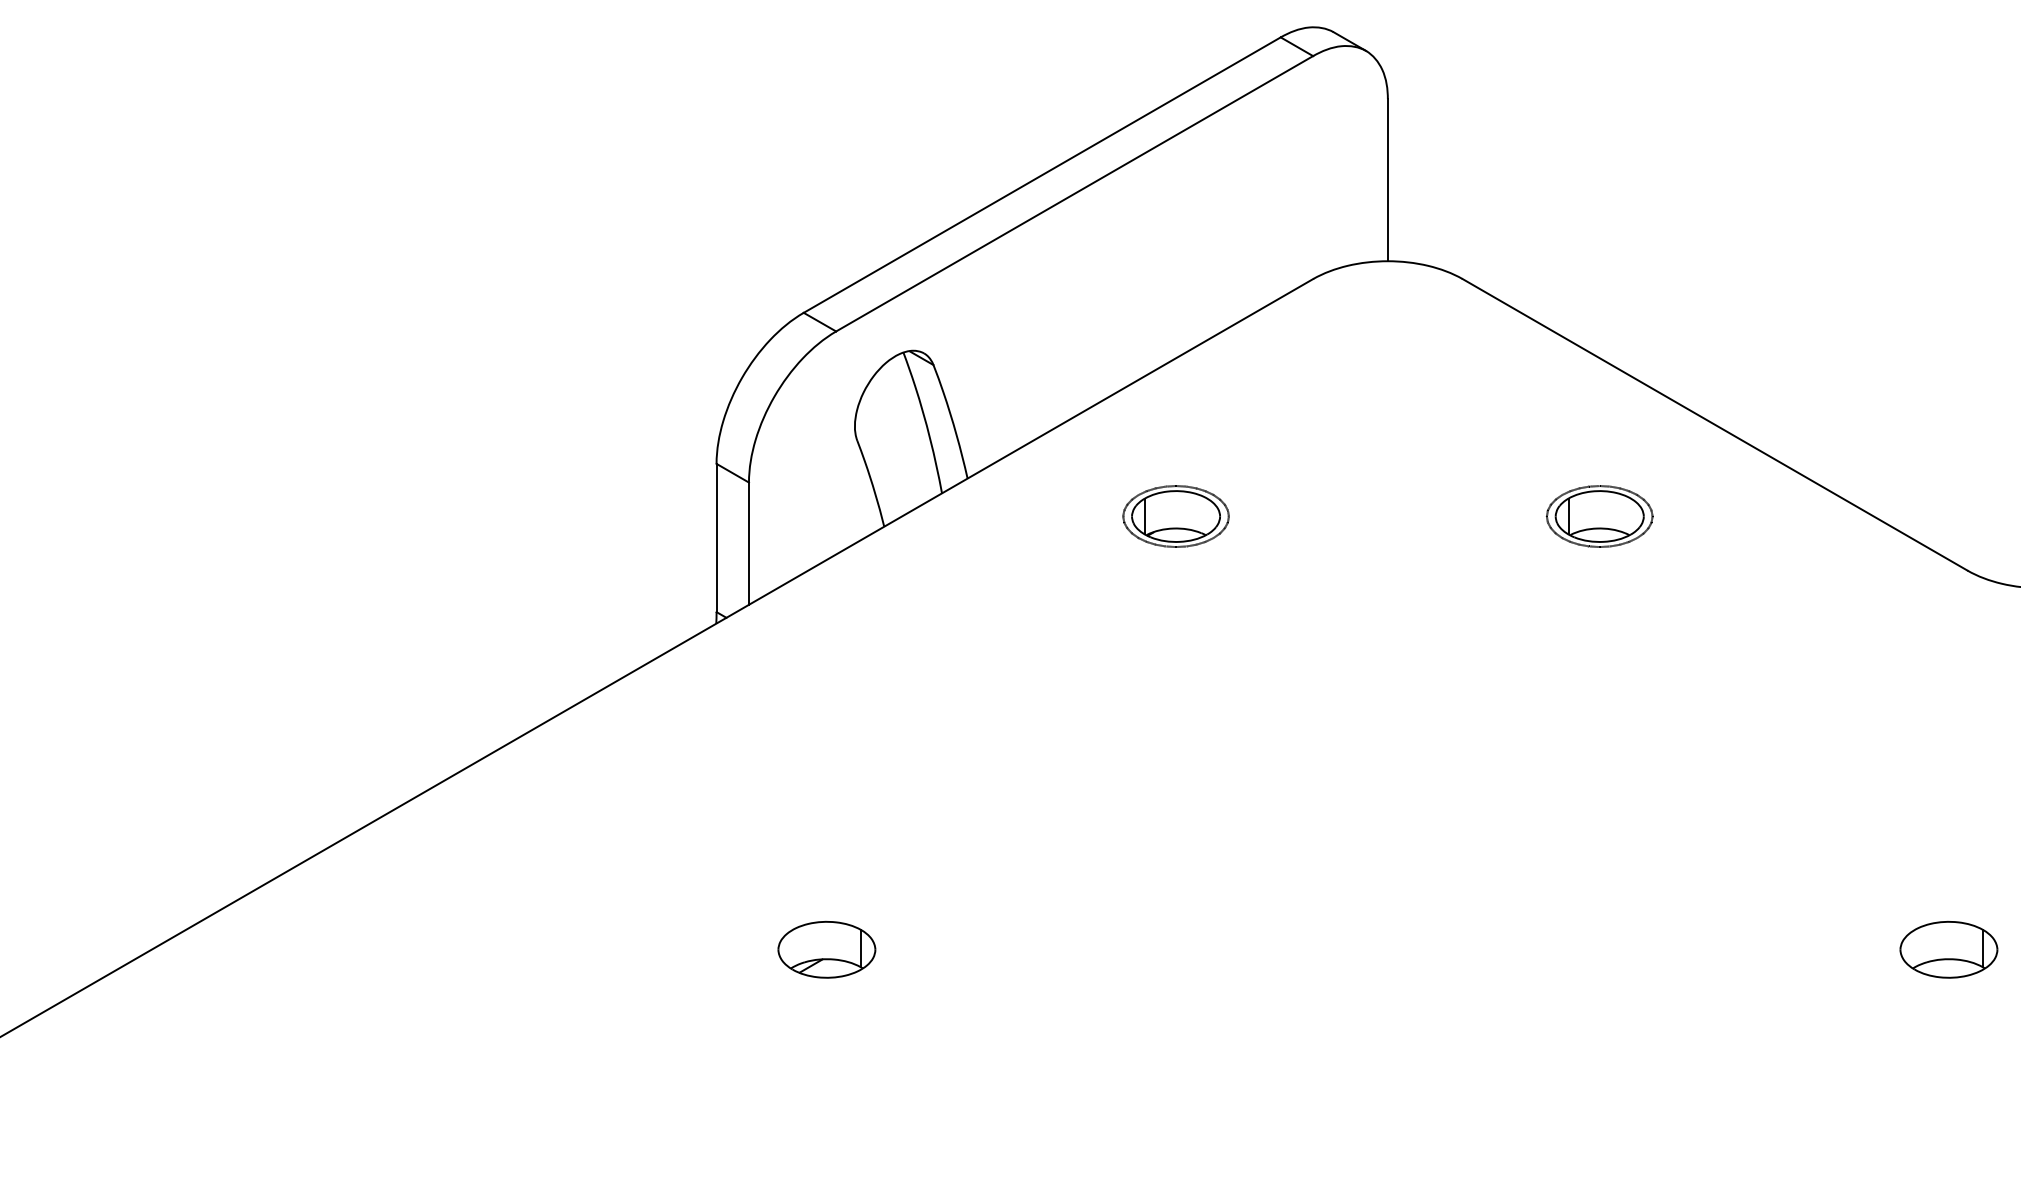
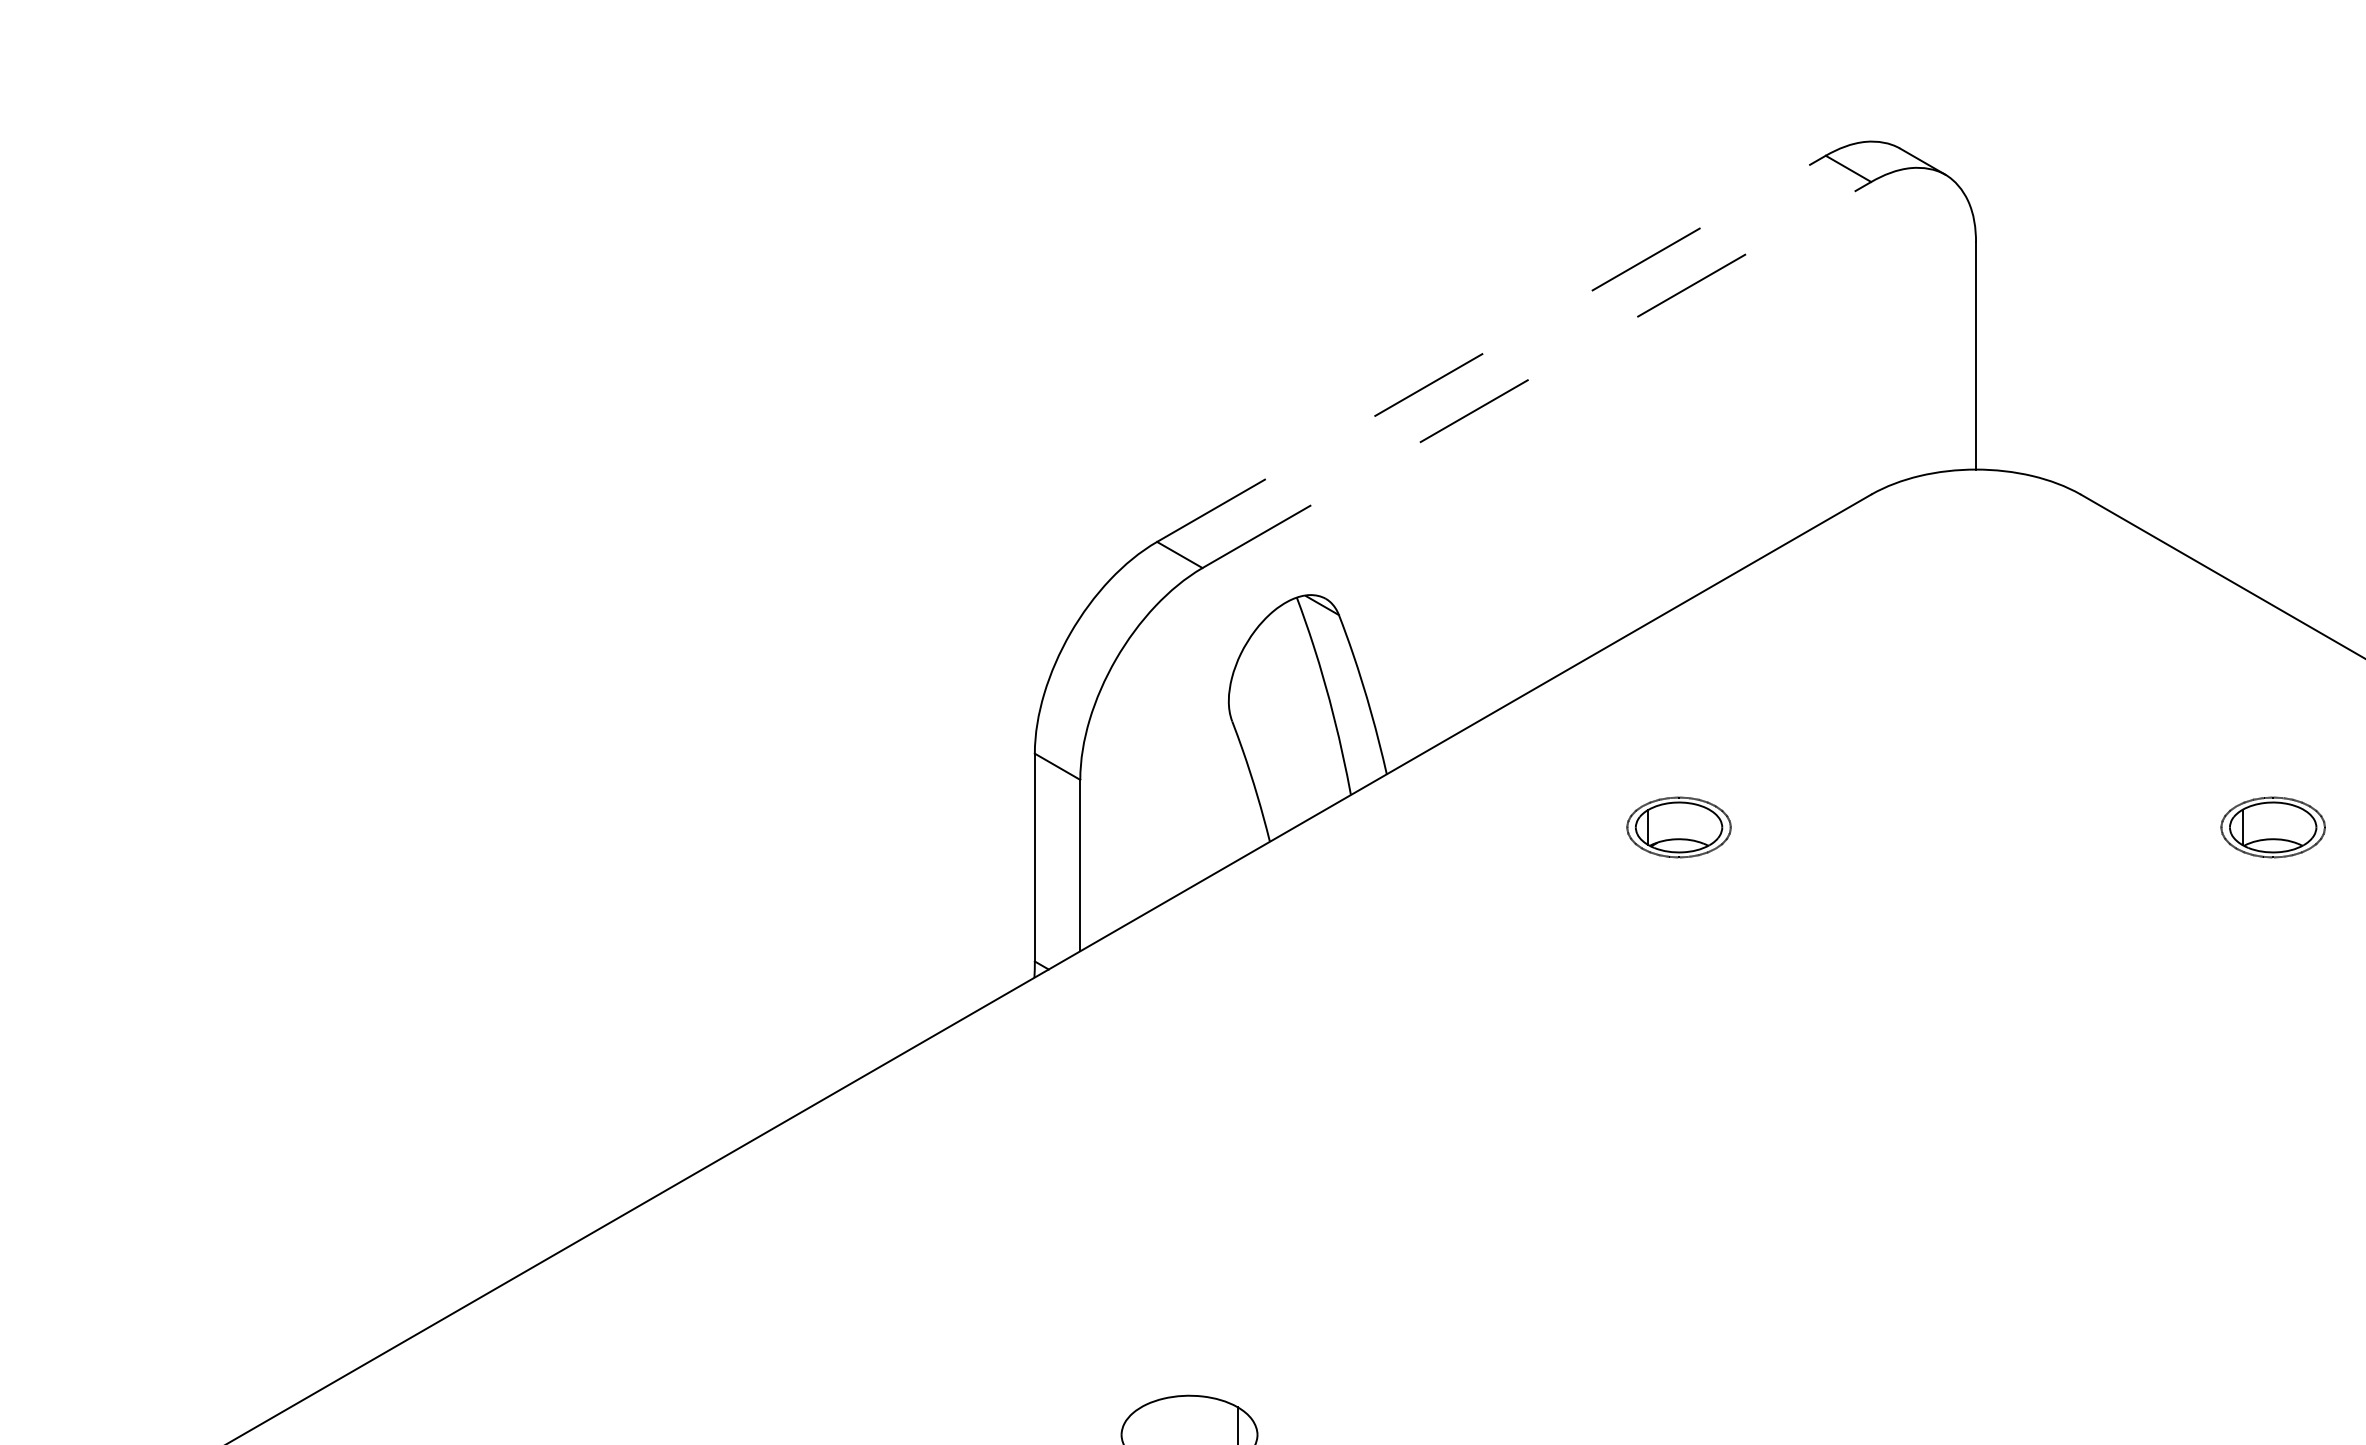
line: (1042, 174) -> (1491, 347), solid -> dashed
line: (1075, 193) -> (1538, 374), solid -> dashed
part: (1175, 516) -> (1678, 827), size x0.7
part: (1599, 516) -> (2272, 827), size x0.7

